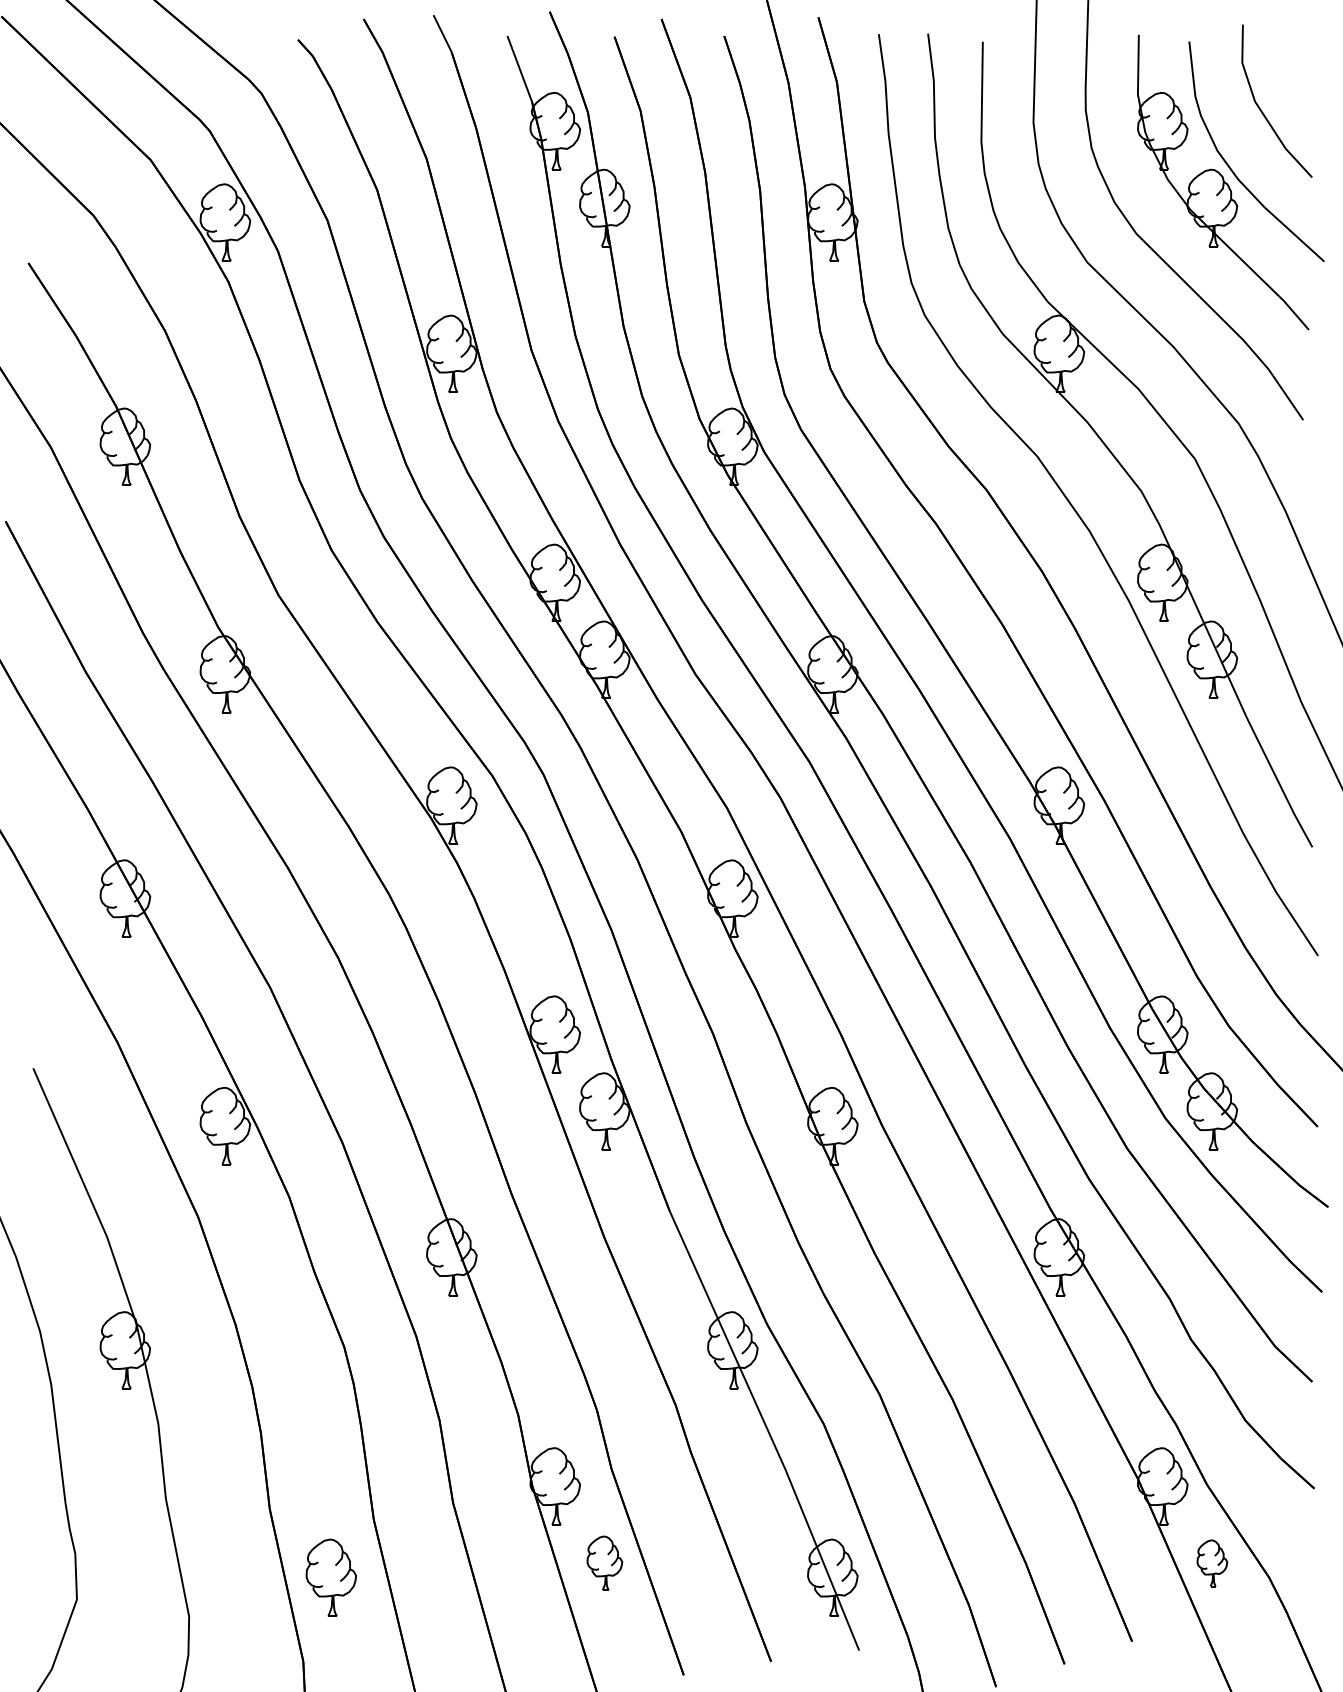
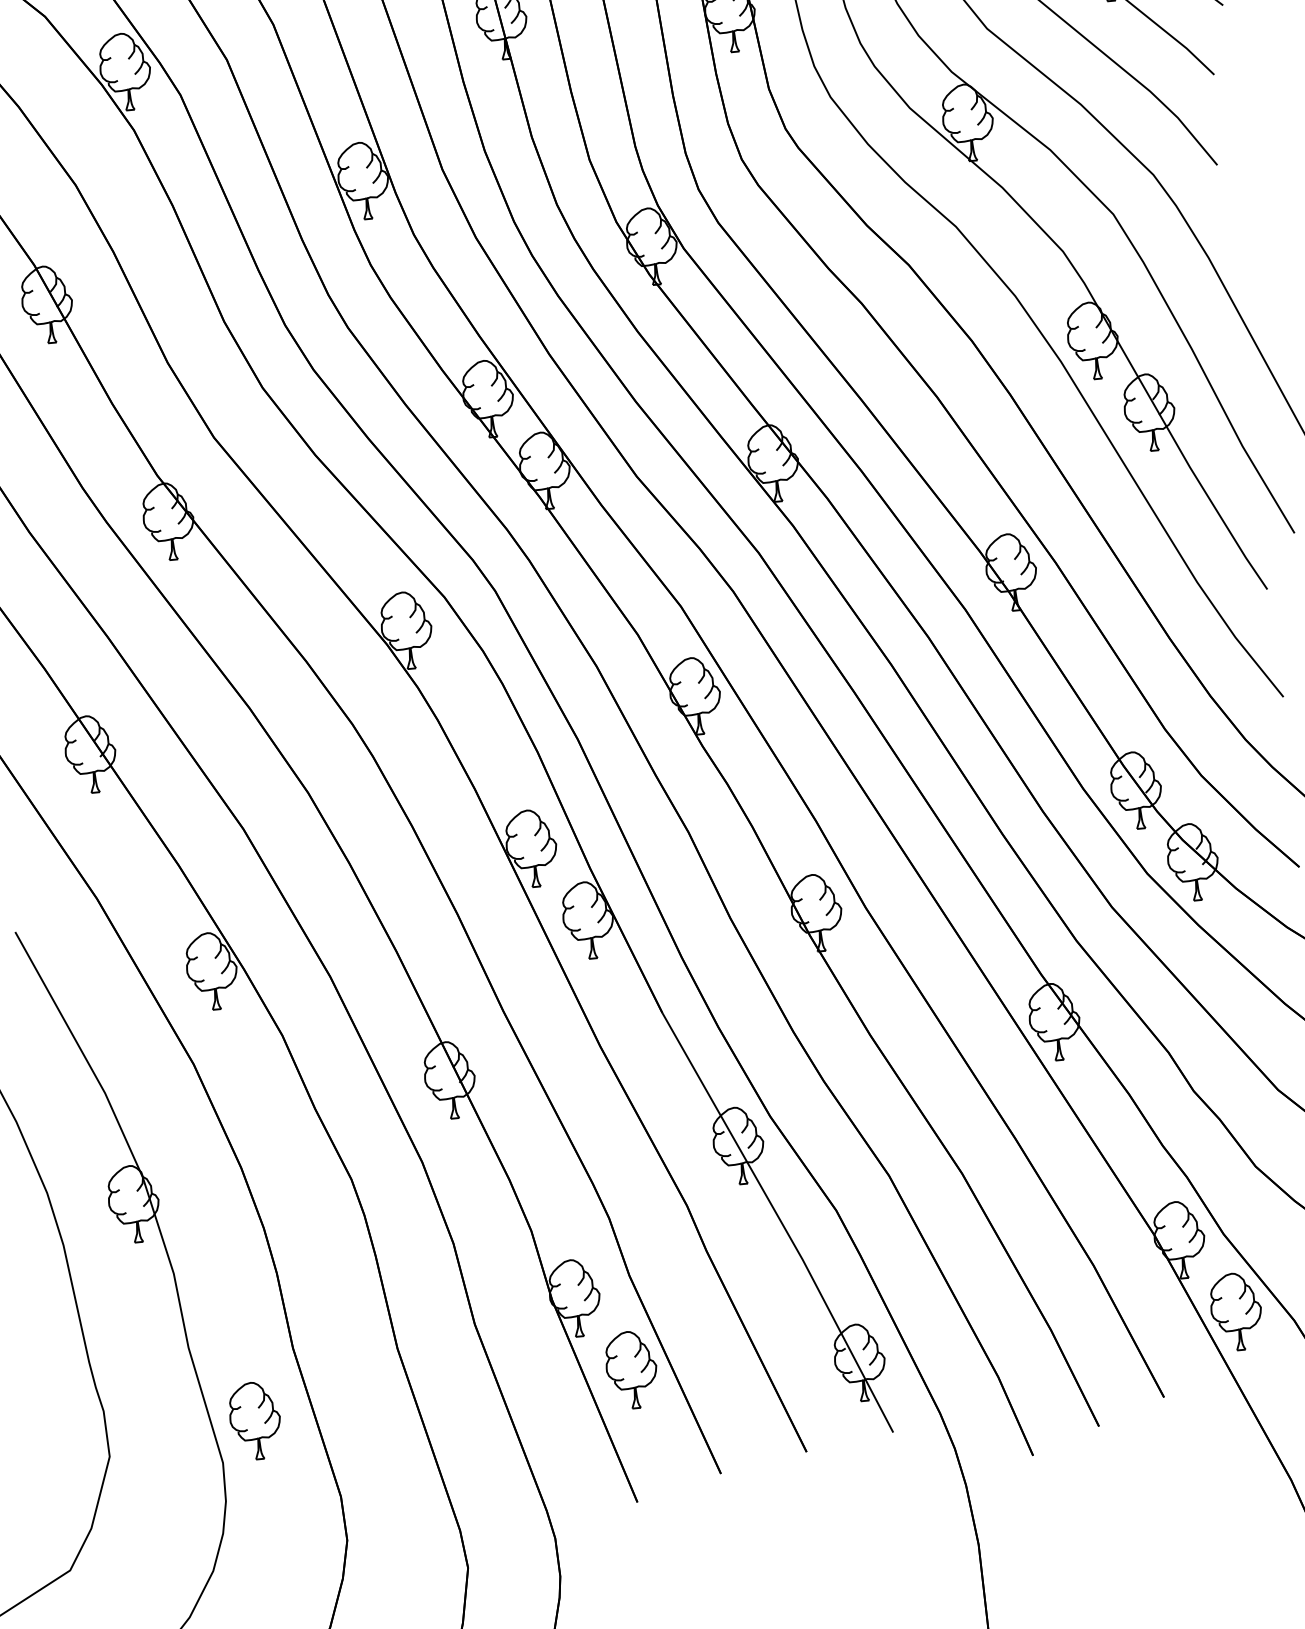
part: (604, 1563) -> (631, 1370), size x1.43
part: (1212, 1563) -> (1236, 1311), size x1.67
part: (330, 1577) -> (254, 1420), moved

